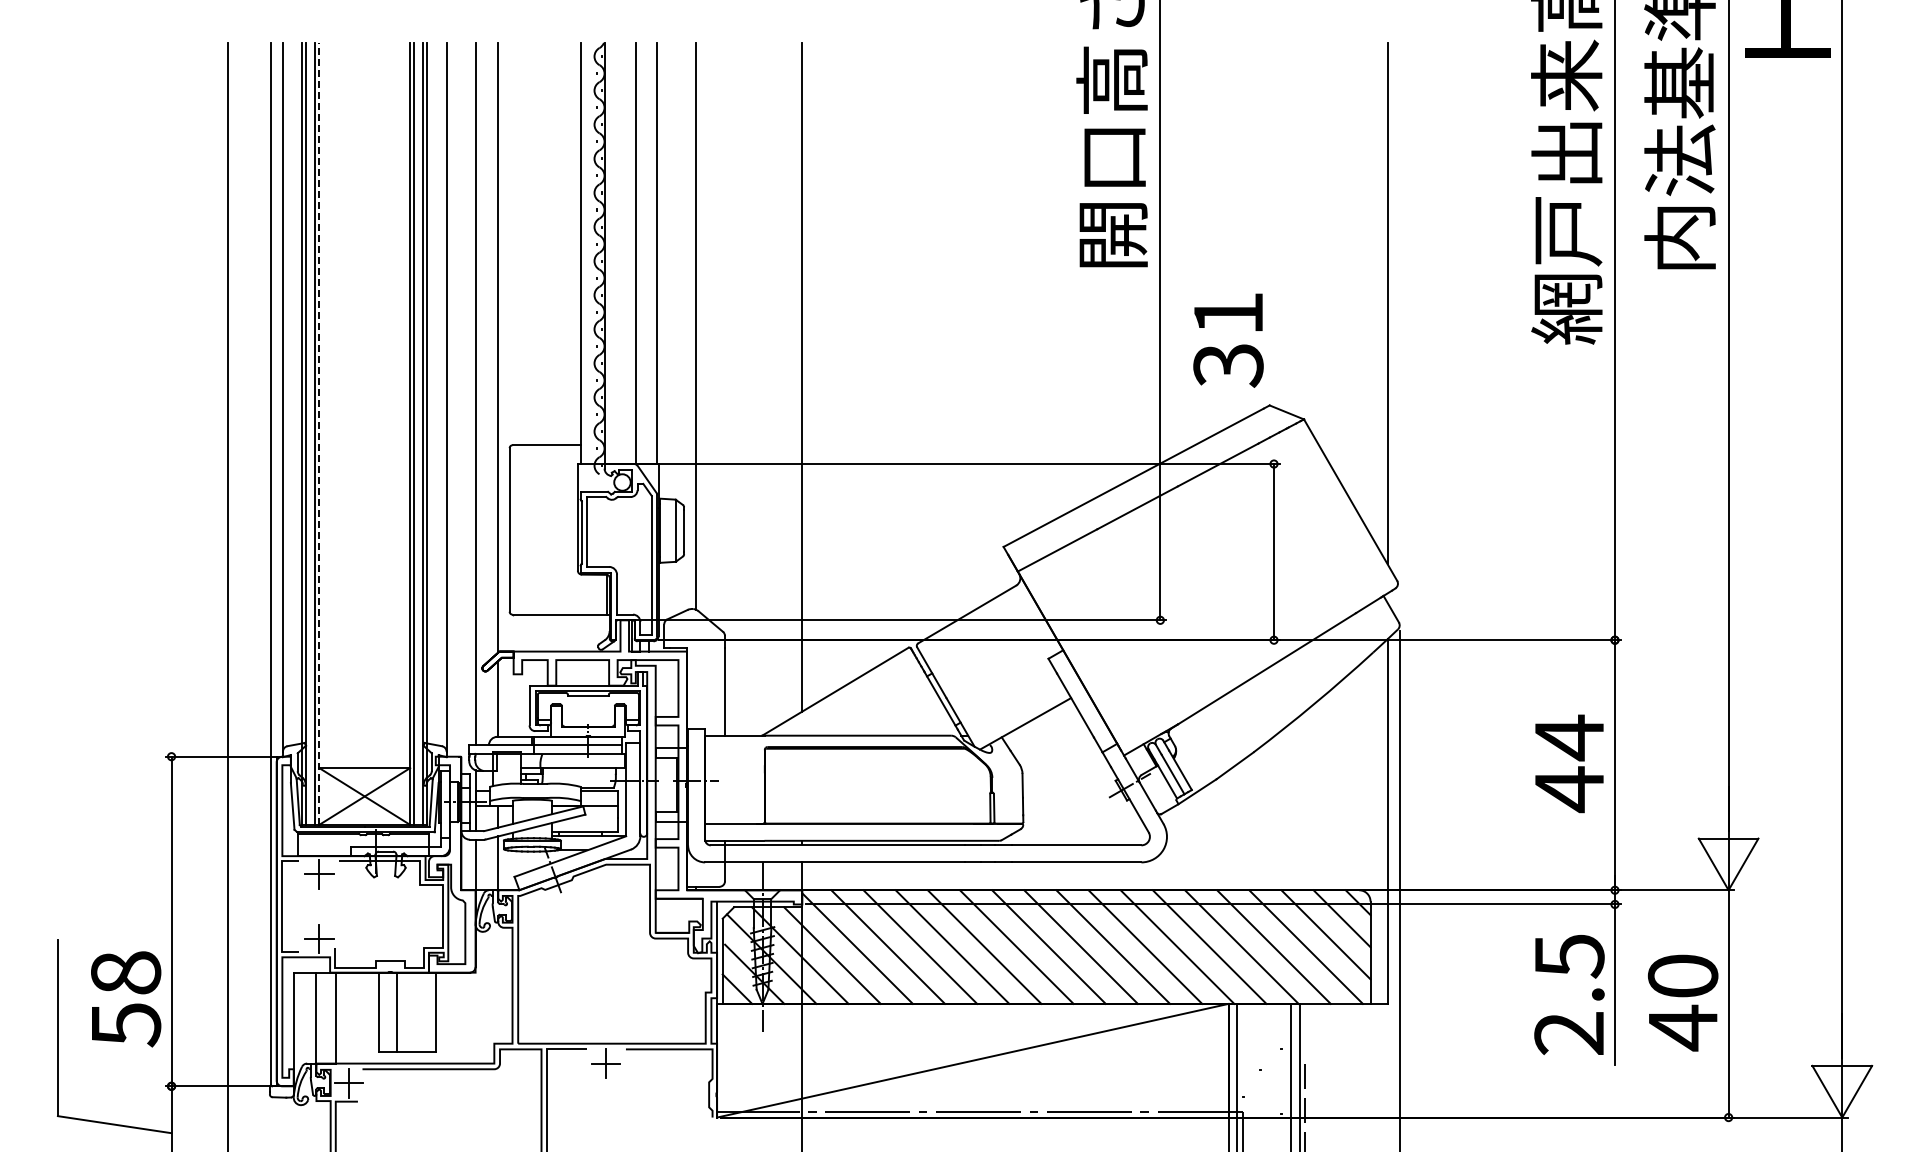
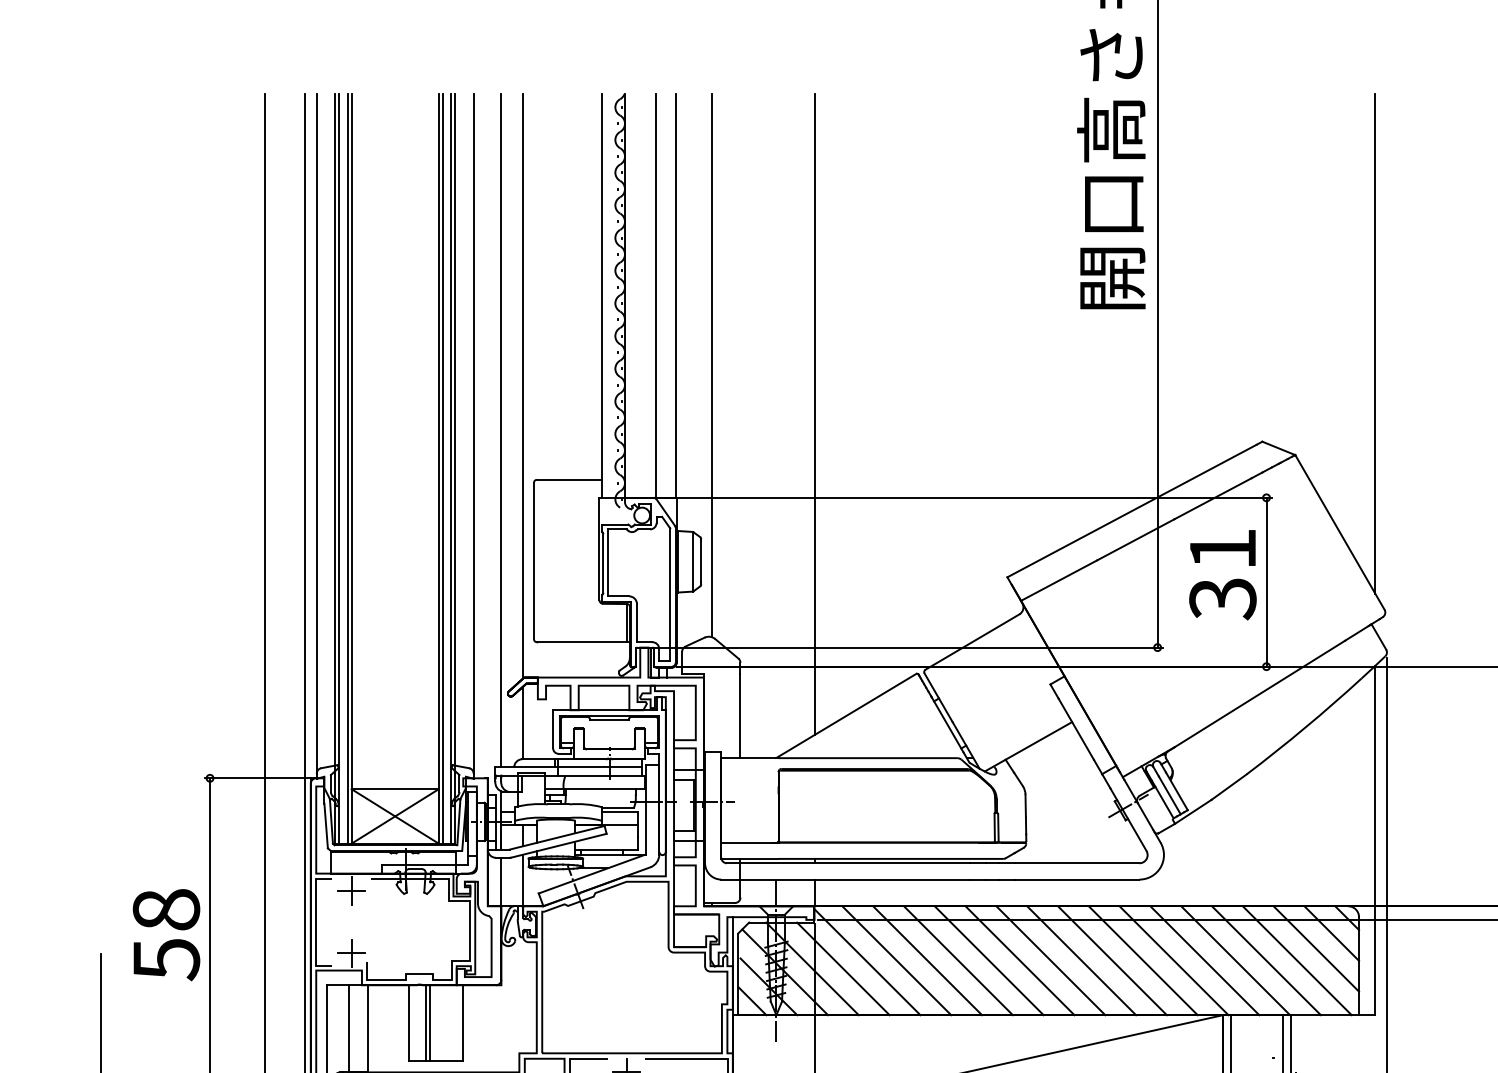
text: (1228, 340) -> (1222, 574), moved
line: (319, 433) -> (351, 468), dashed -> solid
text: (126, 999) -> (166, 935), moved
line: (400, 1012) -> (429, 1023), added

